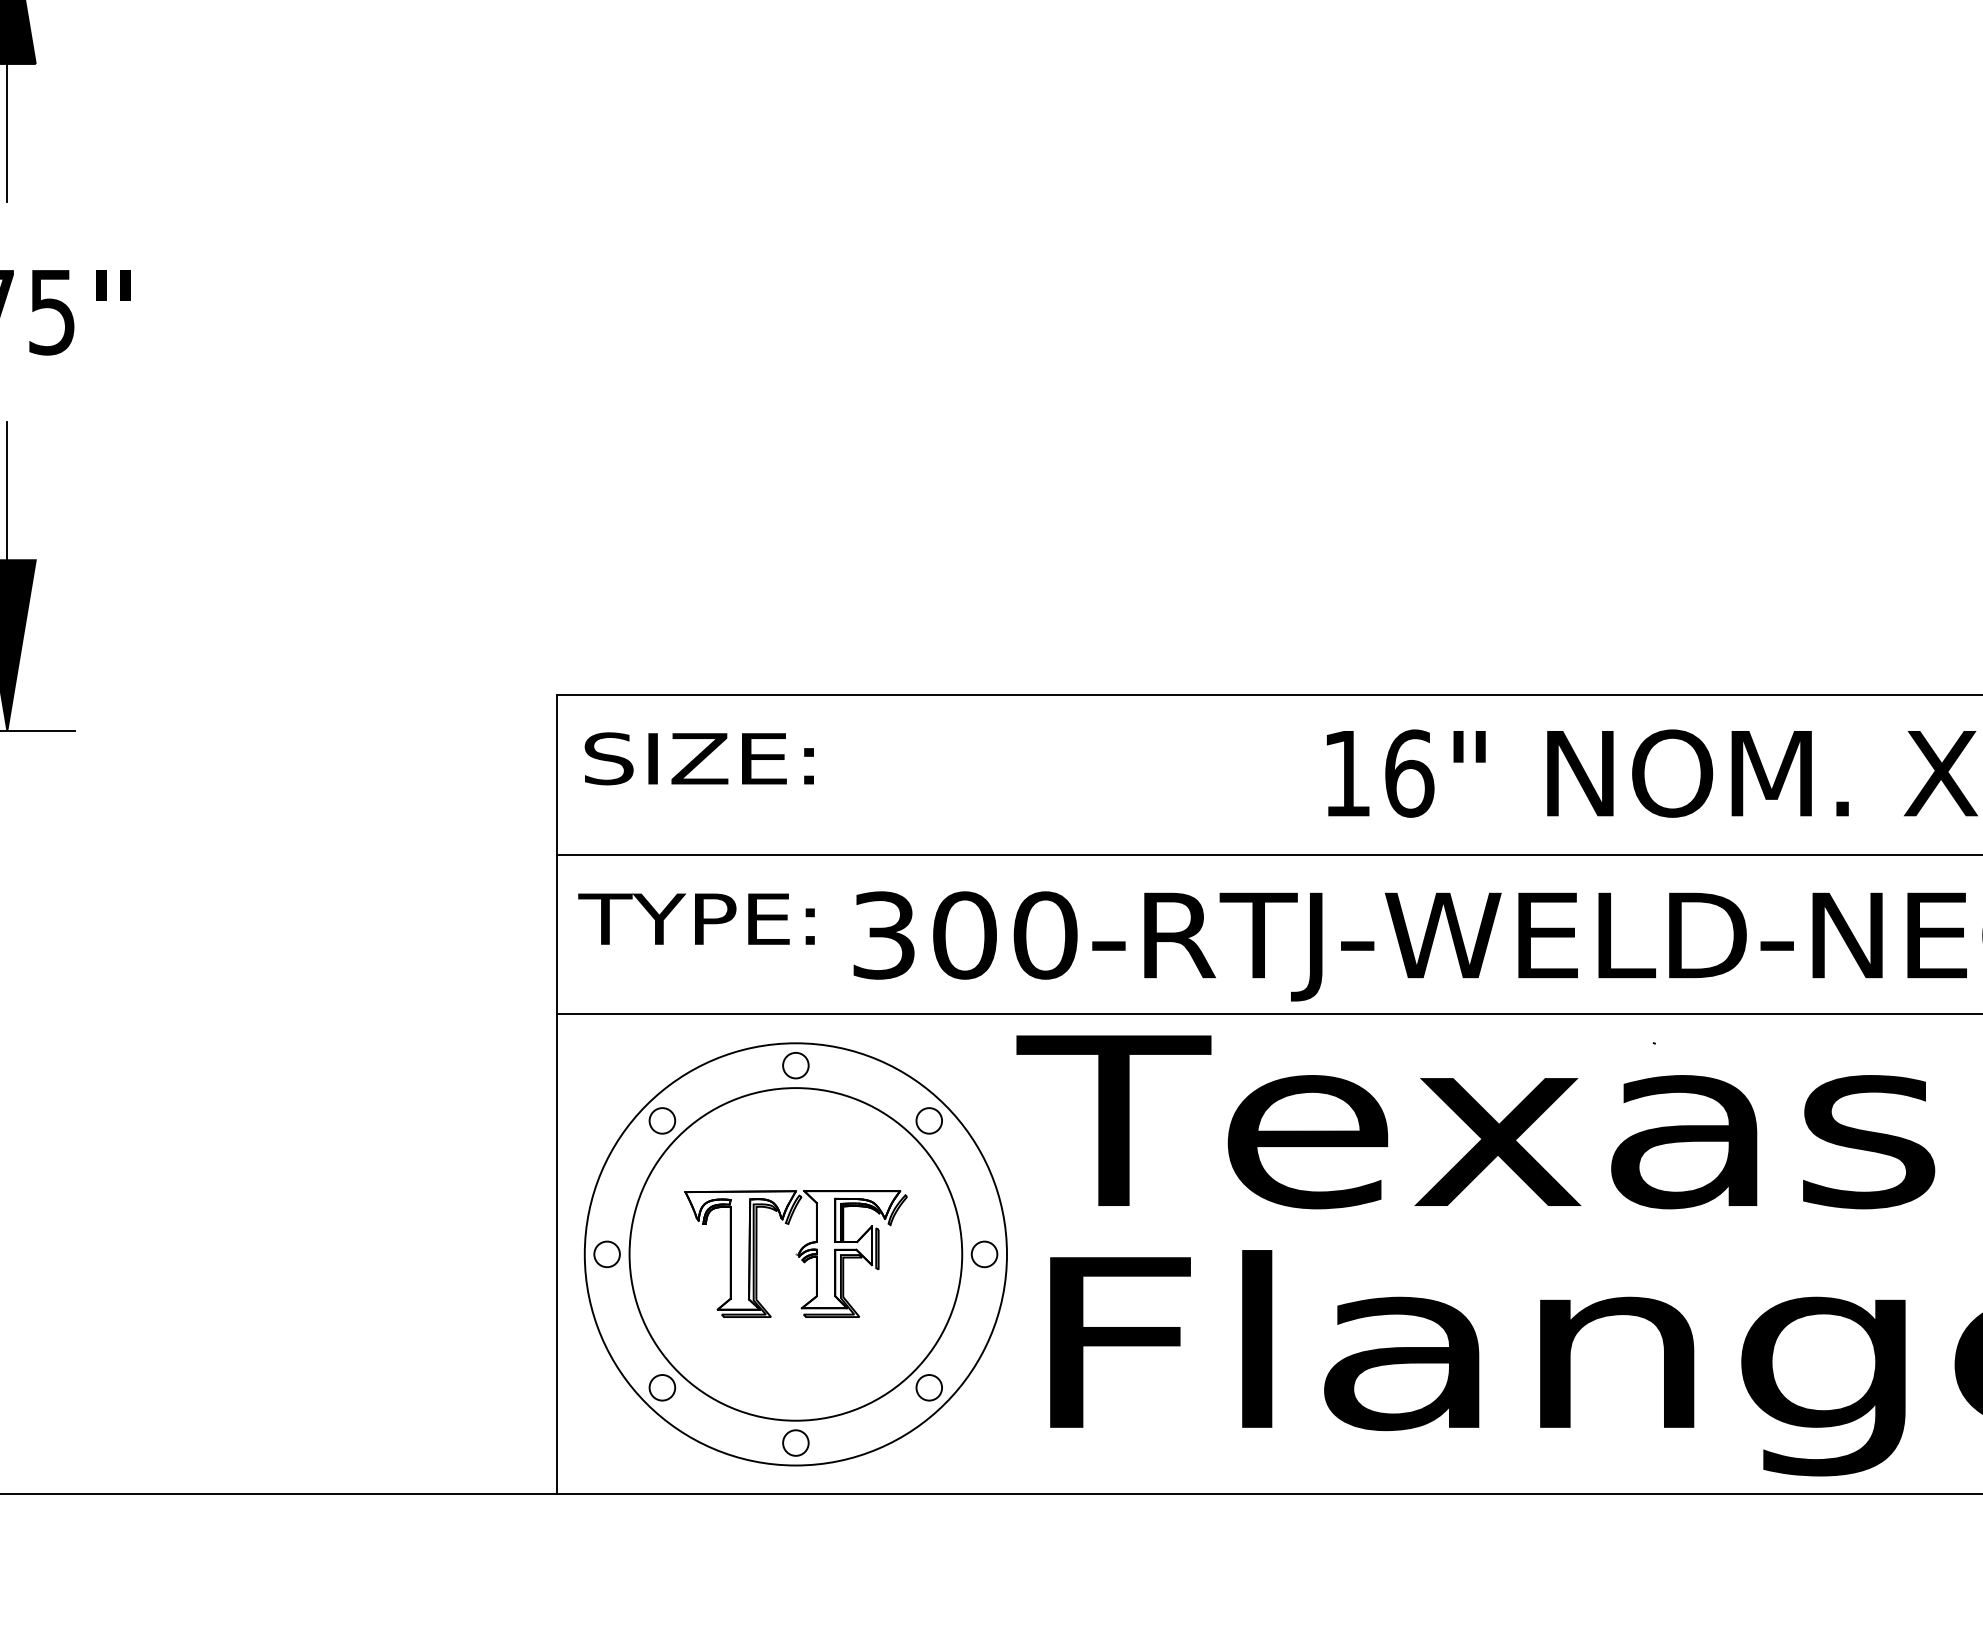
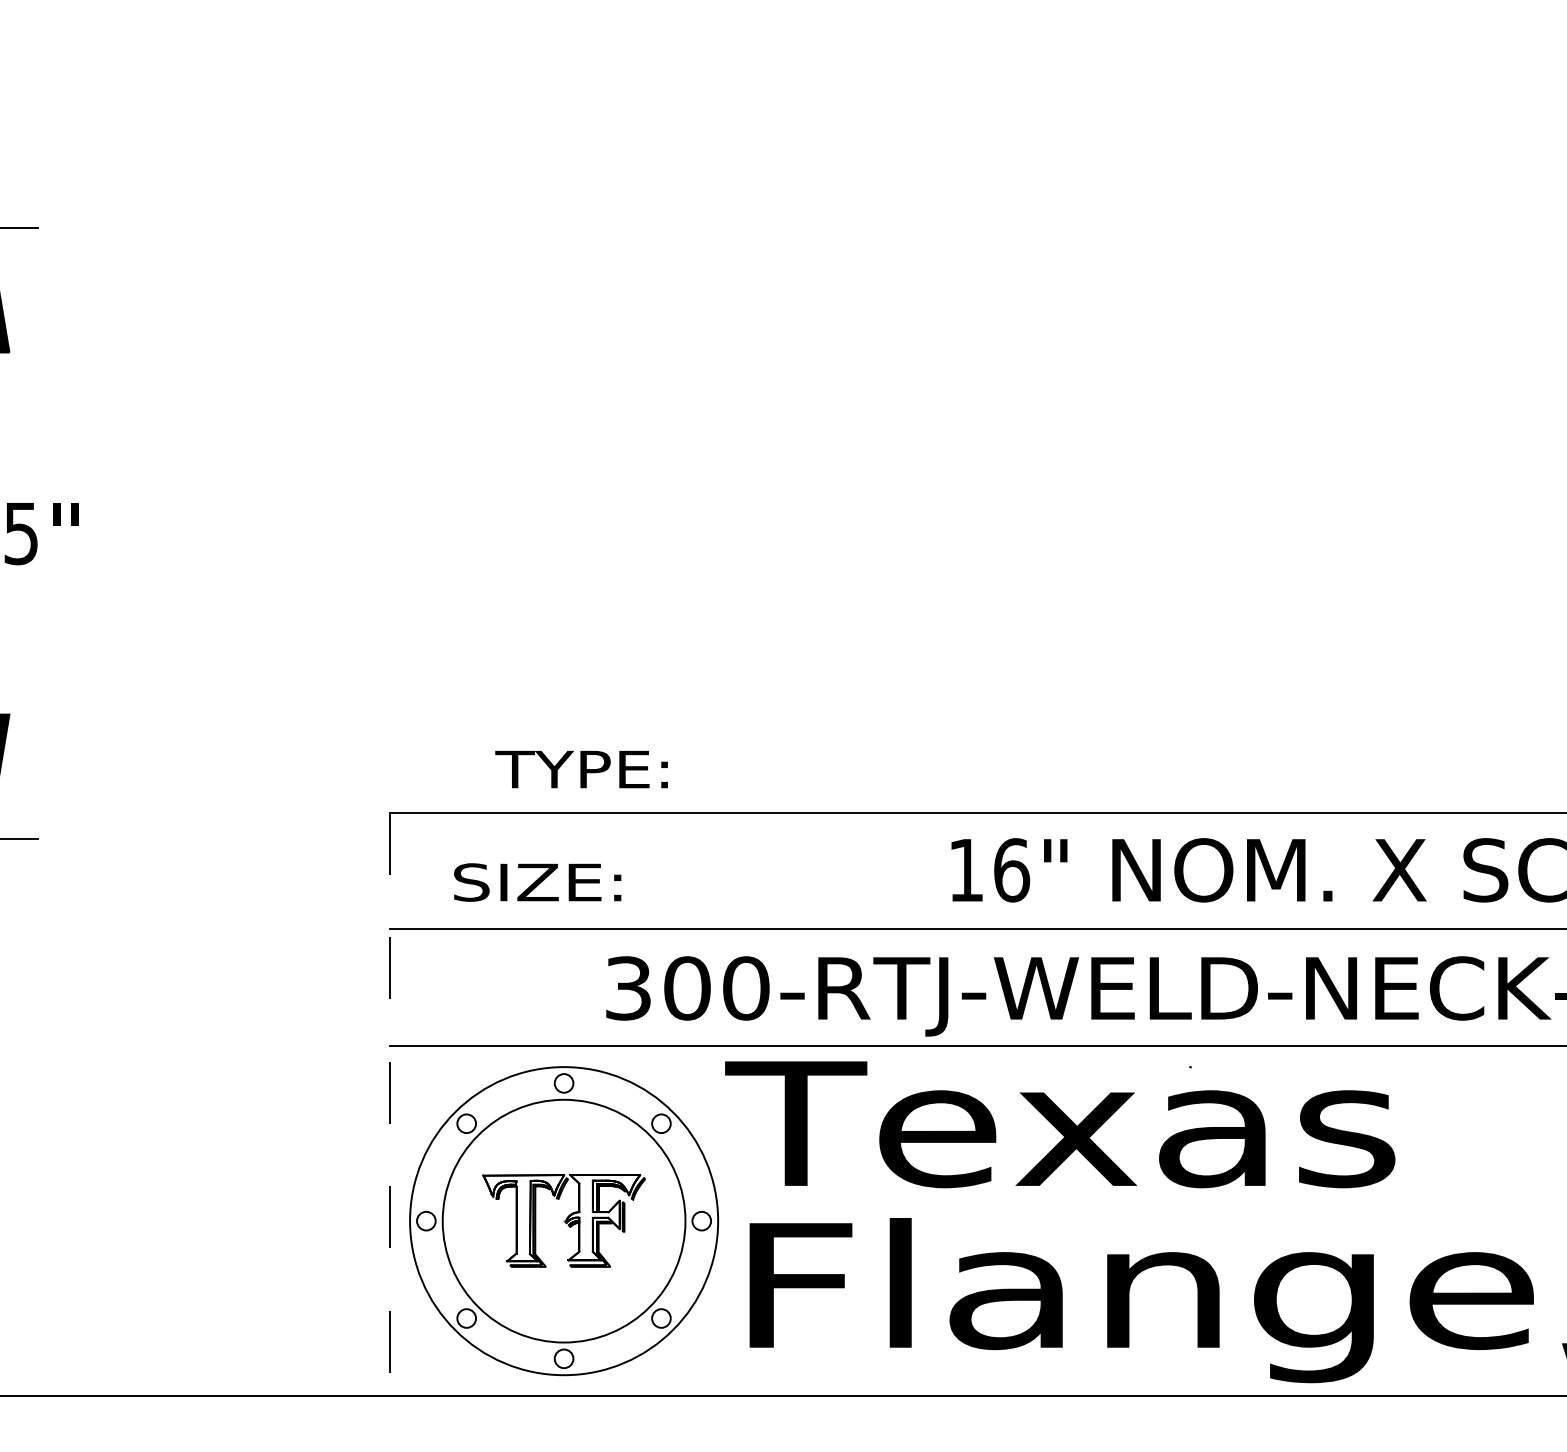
text: (699, 758) -> (537, 882), moved
text: (696, 919) -> (581, 769), moved
line: (556, 1094) -> (389, 1104), solid -> dashed

